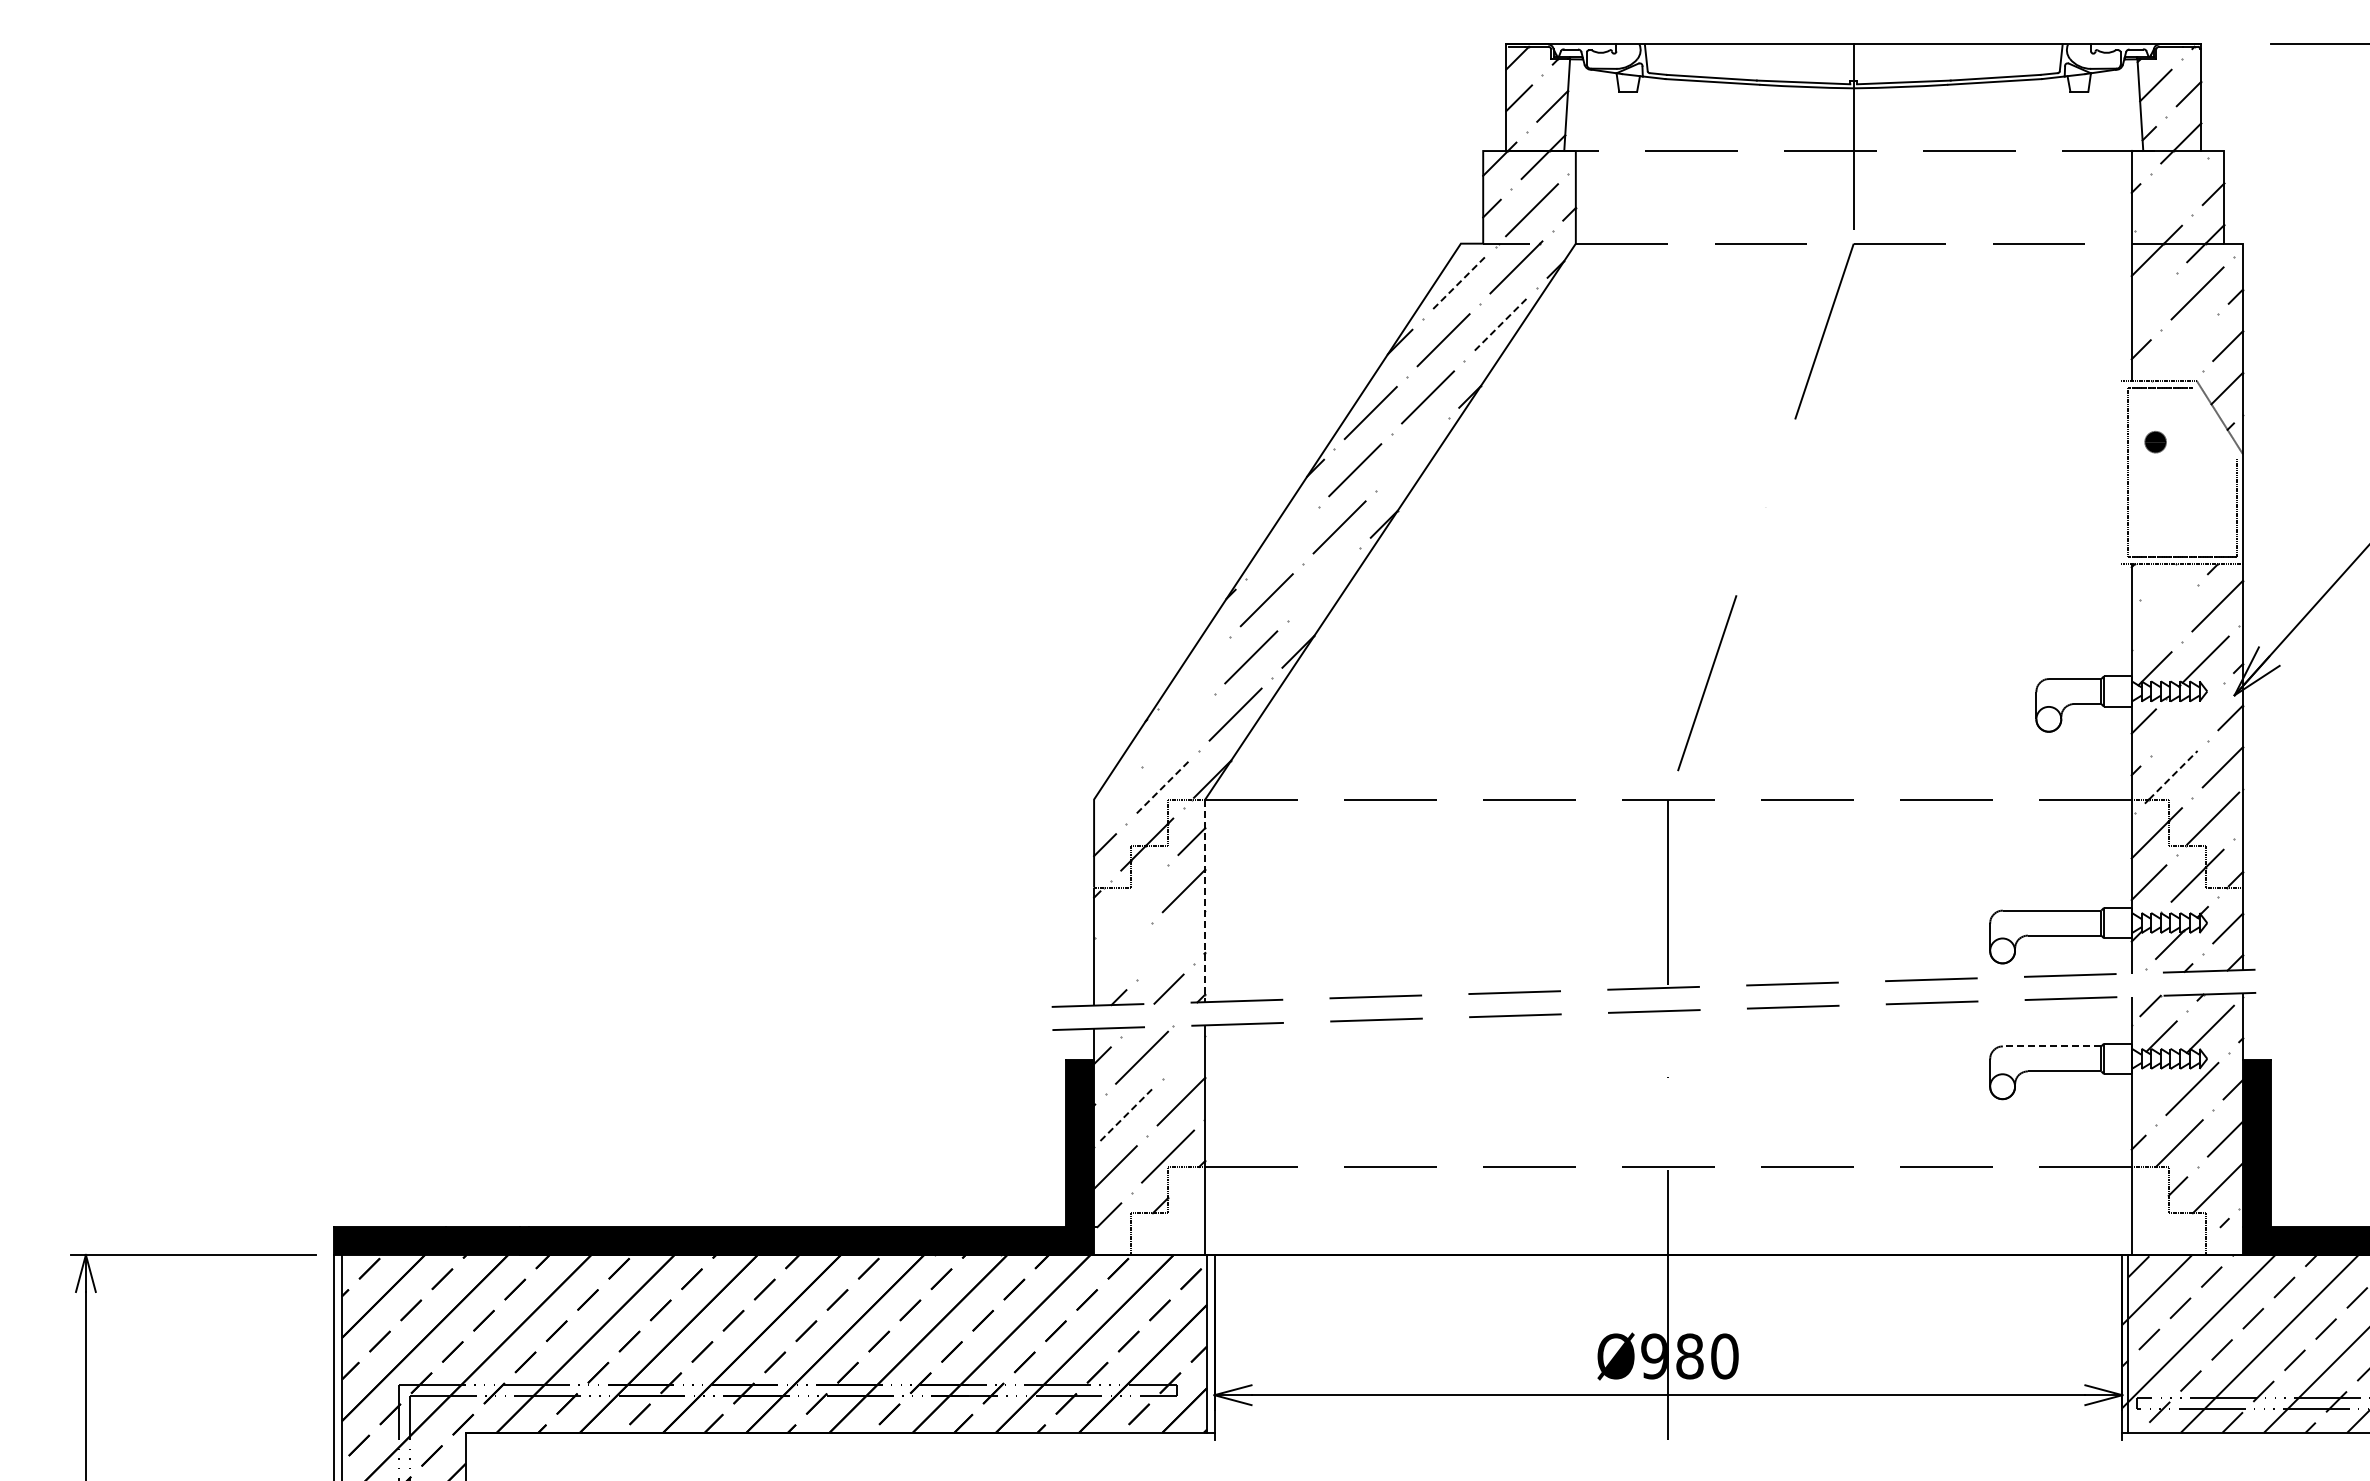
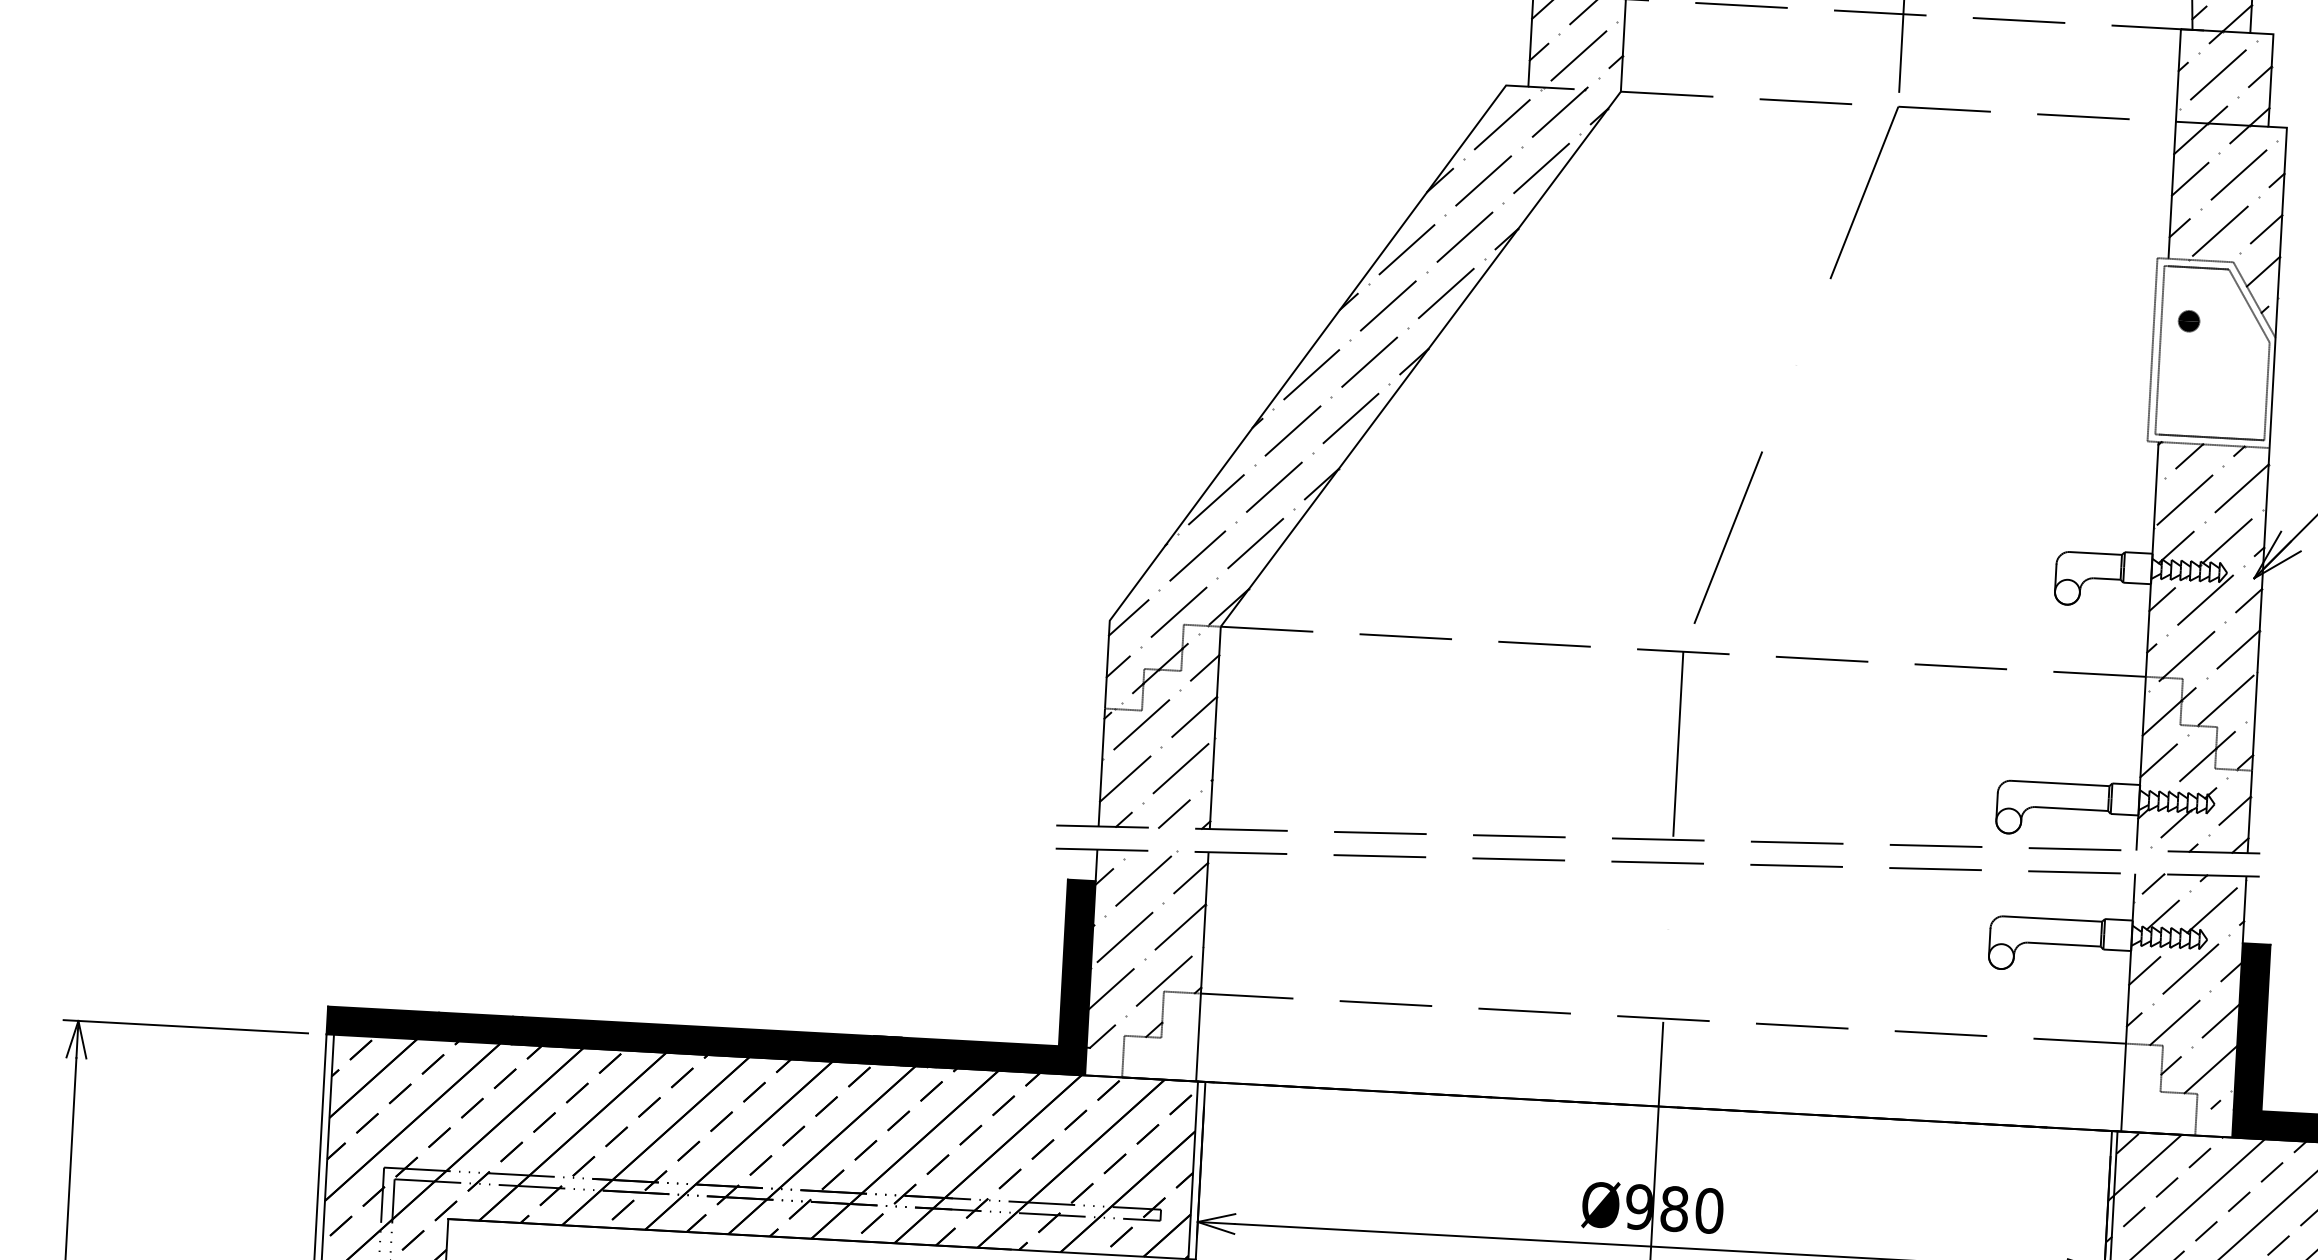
line: (2171, 194) -> (2218, 74), added
line: (1459, 283) -> (1502, 125), dashed -> solid
line: (2148, 300) -> (2189, 179), added
line: (1500, 324) -> (1541, 168), dashed -> solid
line: (2181, 350) -> (2219, 231), added
line: (2214, 423) -> (2248, 305), added
line: (1412, 454) -> (1446, 293), added
line: (2120, 472) -> (2152, 349), added
line: (1282, 543) -> (1311, 375), added
line: (2163, 576) -> (2189, 455), added
line: (1324, 584) -> (1351, 418), added
line: (2161, 621) -> (2185, 500), added
line: (1194, 673) -> (1216, 500), added
line: (2187, 719) -> (2205, 599), added
line: (1178, 730) -> (1197, 556), added
line: (2173, 774) -> (2188, 654), dashed -> solid
line: (1162, 787) -> (1178, 612), dashed -> solid
line: (1112, 795) -> (1128, 617), added
line: (1131, 901) -> (1141, 724), added
line: (1205, 901) -> (1215, 728), dashed -> solid
line: (1173, 943) -> (1181, 768), added
line: (1118, 956) -> (1125, 778), added
line: (2051, 1046) -> (2052, 919), dashed -> solid
line: (1189, 1052) -> (1191, 878), added
line: (2146, 1093) -> (2144, 971), added
line: (1126, 1114) -> (1125, 936), dashed -> solid

